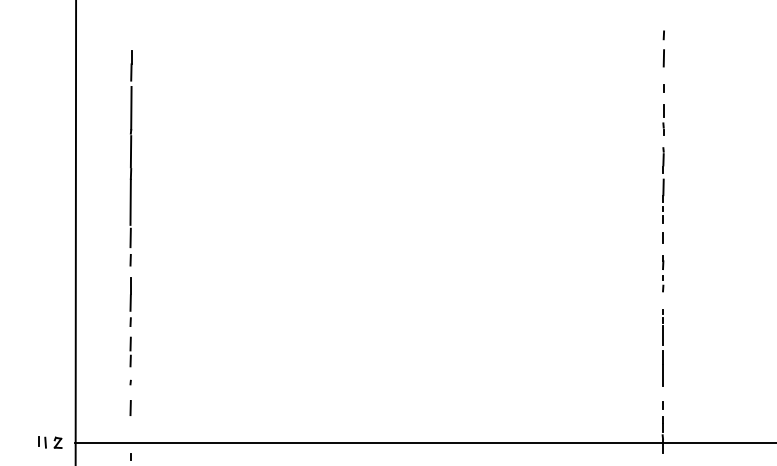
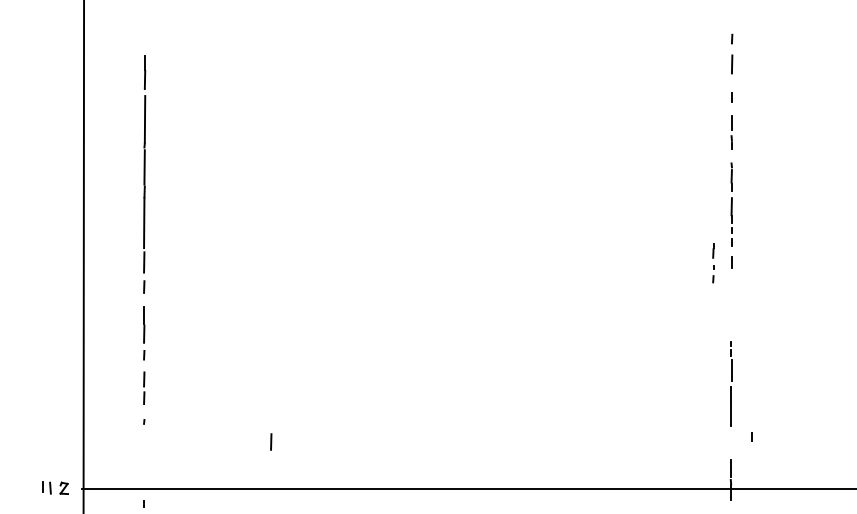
part: (663, 274) -> (713, 263), moved
line: (662, 404) -> (751, 436), moved
line: (130, 407) -> (271, 441), moved

